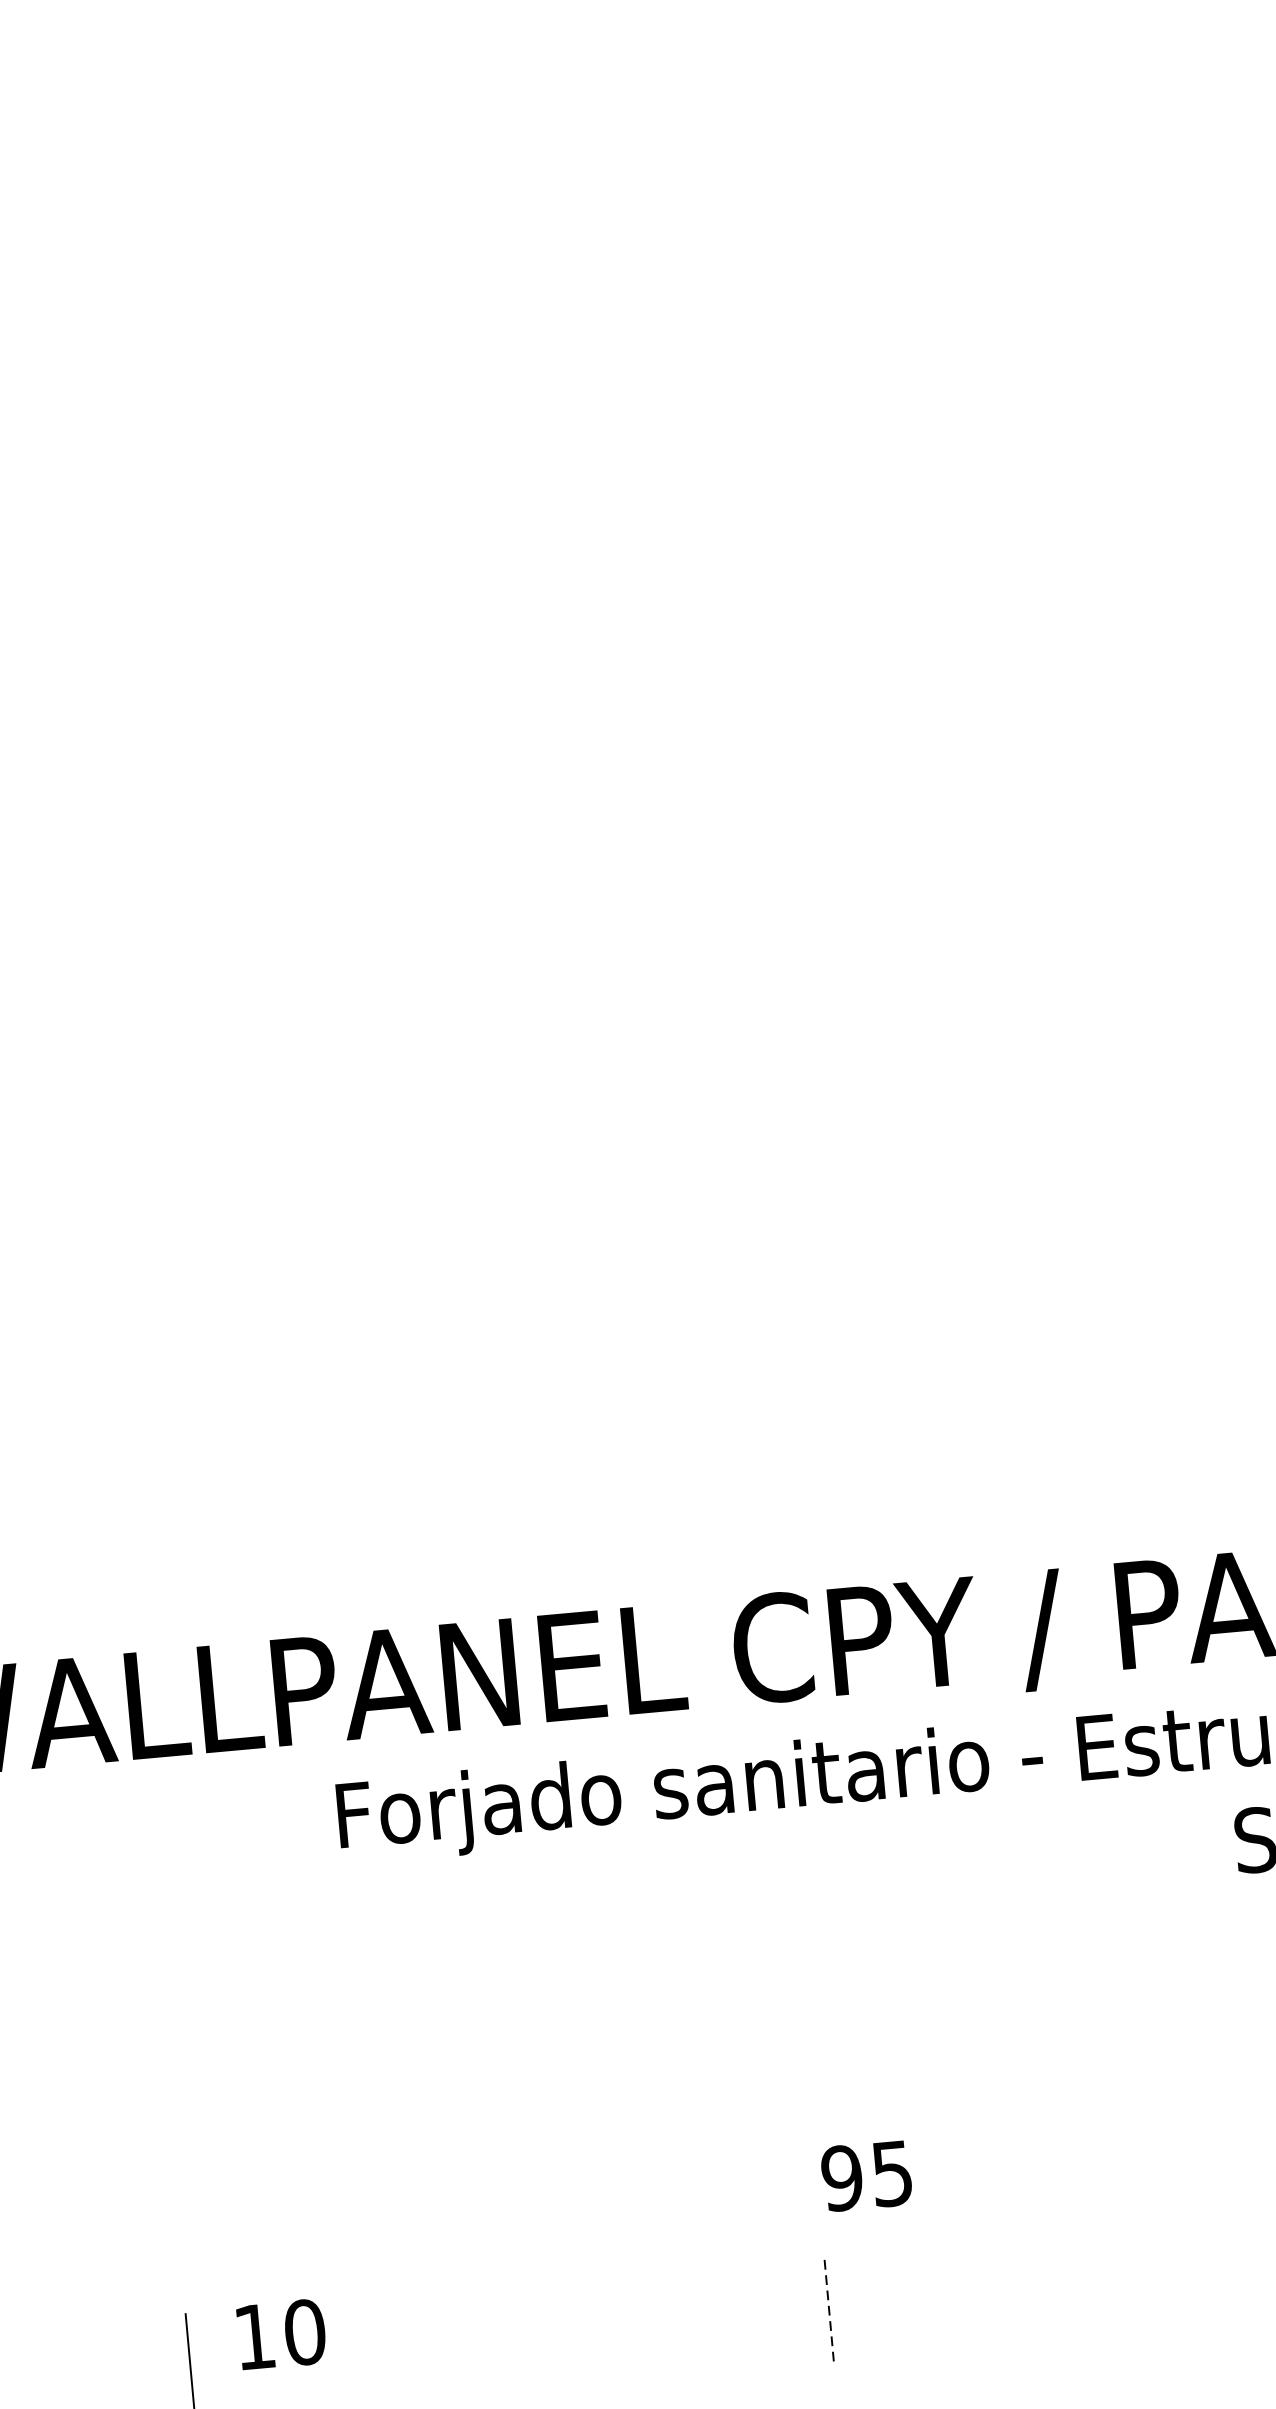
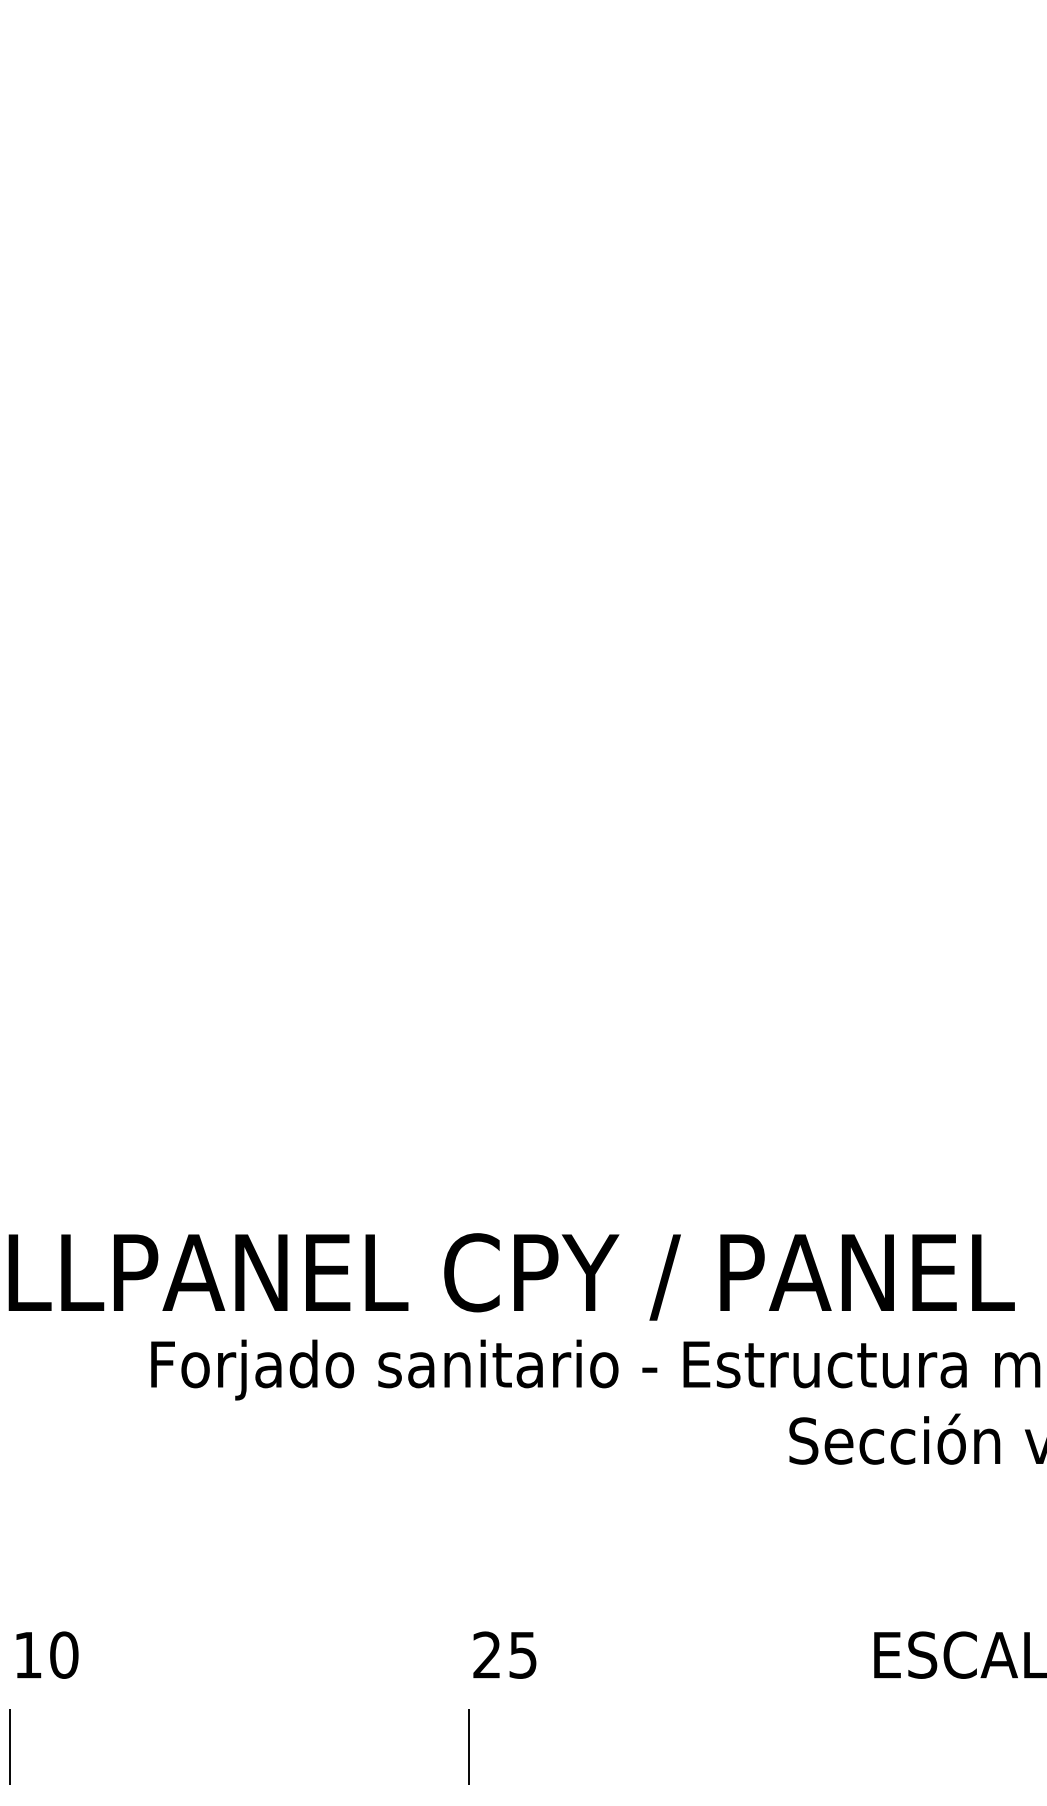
text: (841, 2177) -> (486, 1654), 95 -> 25
line: (829, 2307) -> (469, 1746), dashed -> solid
text: (281, 2333) -> (47, 1654), moved

